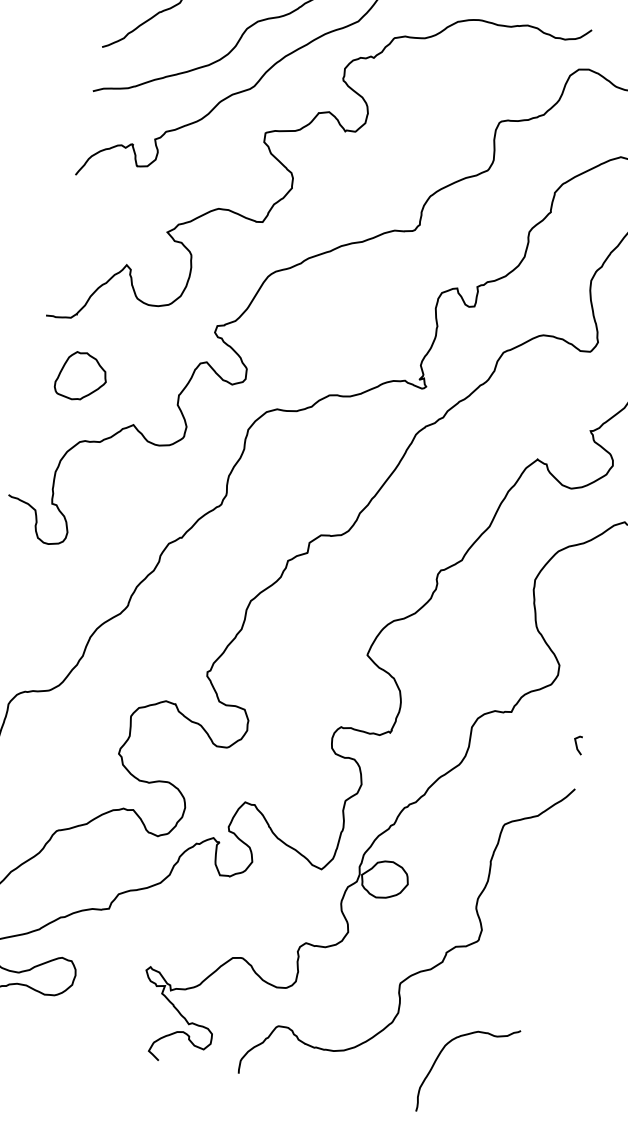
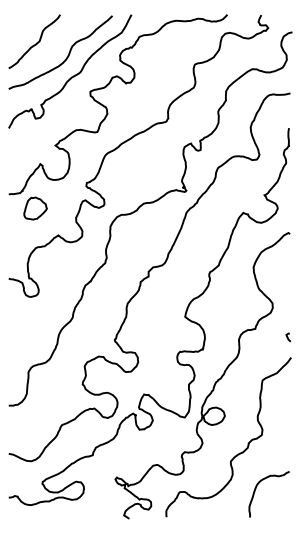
part: (81, 376) -> (35, 208), moved

